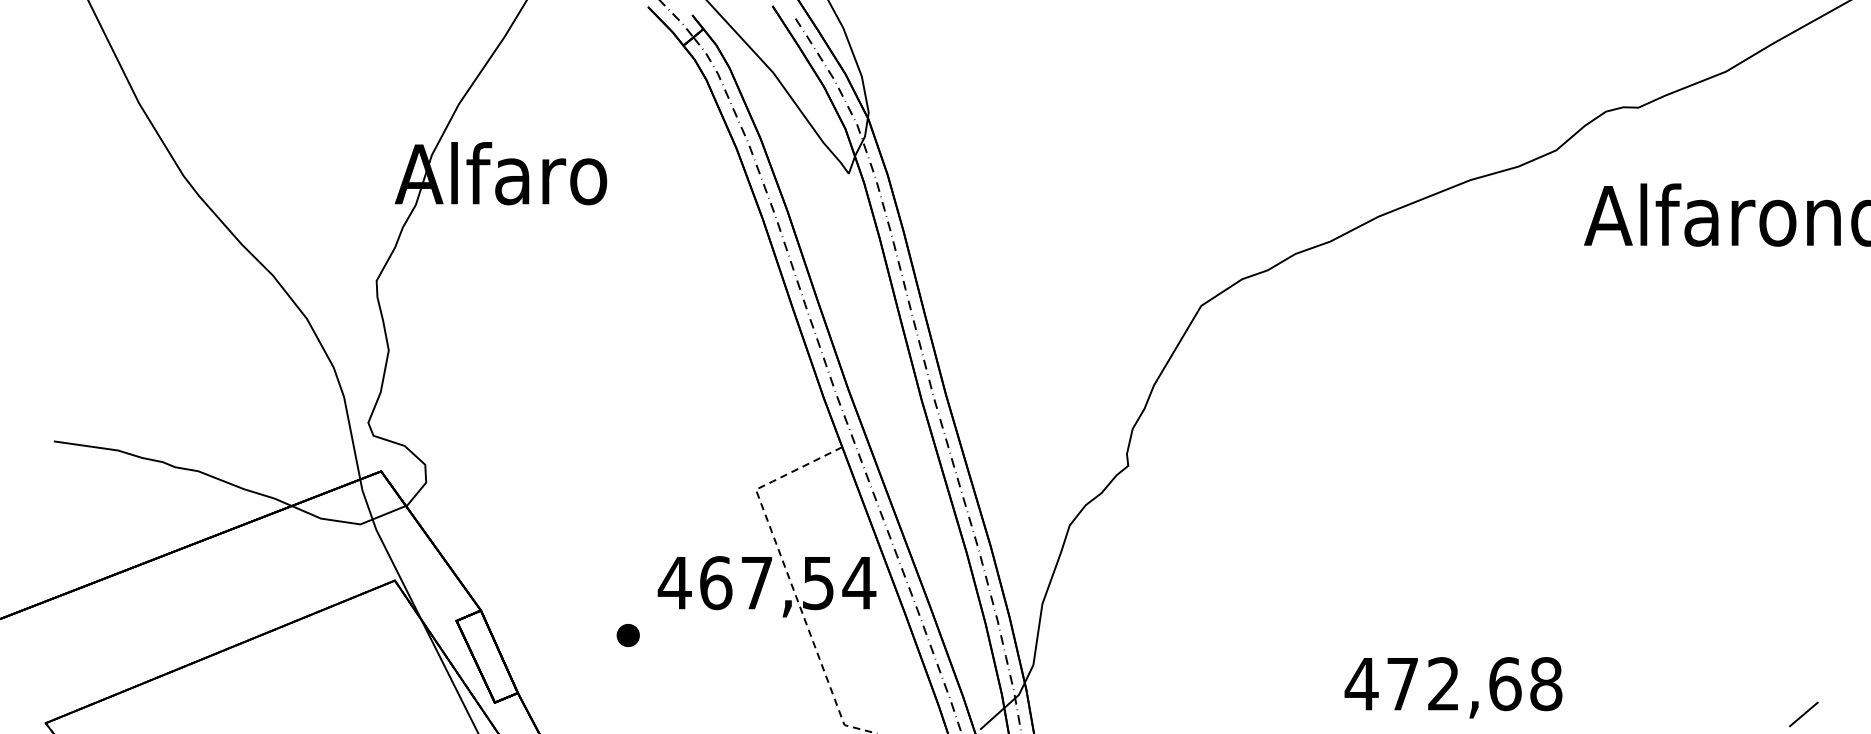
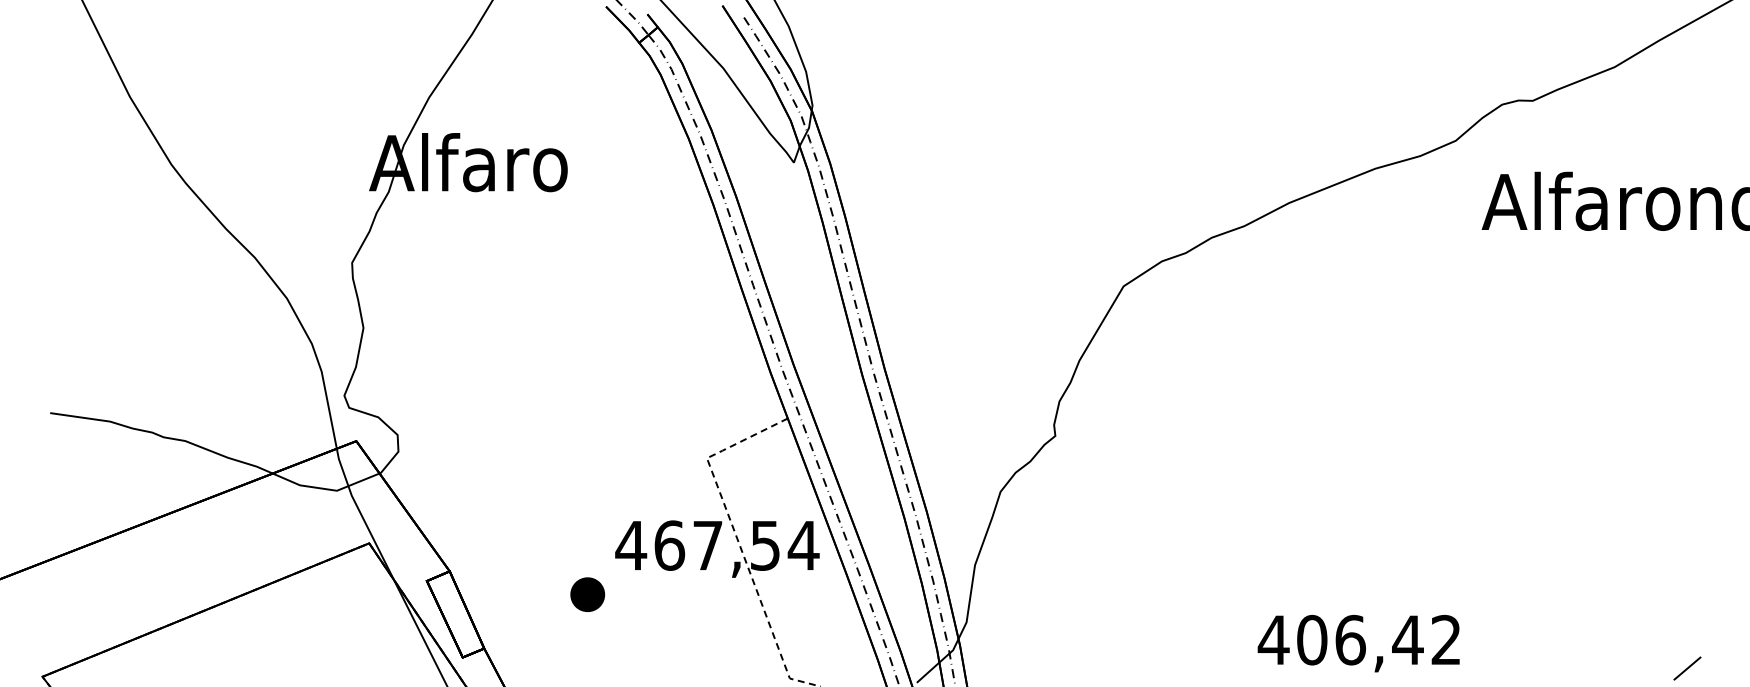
part: (627, 635) -> (586, 594), size x1.6
text: (1474, 684) -> (1379, 640), 472,68 -> 406,42

